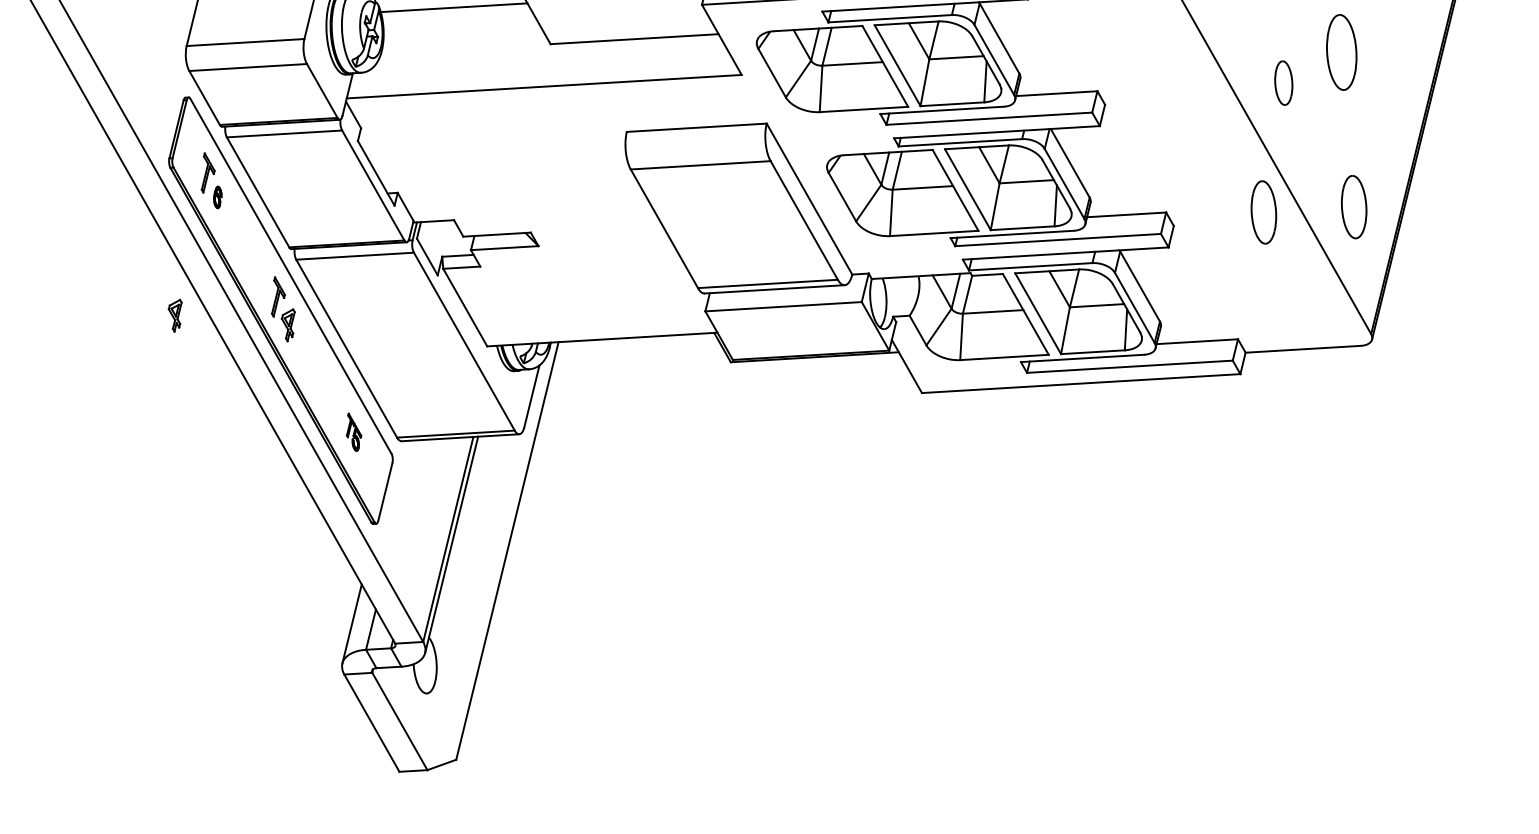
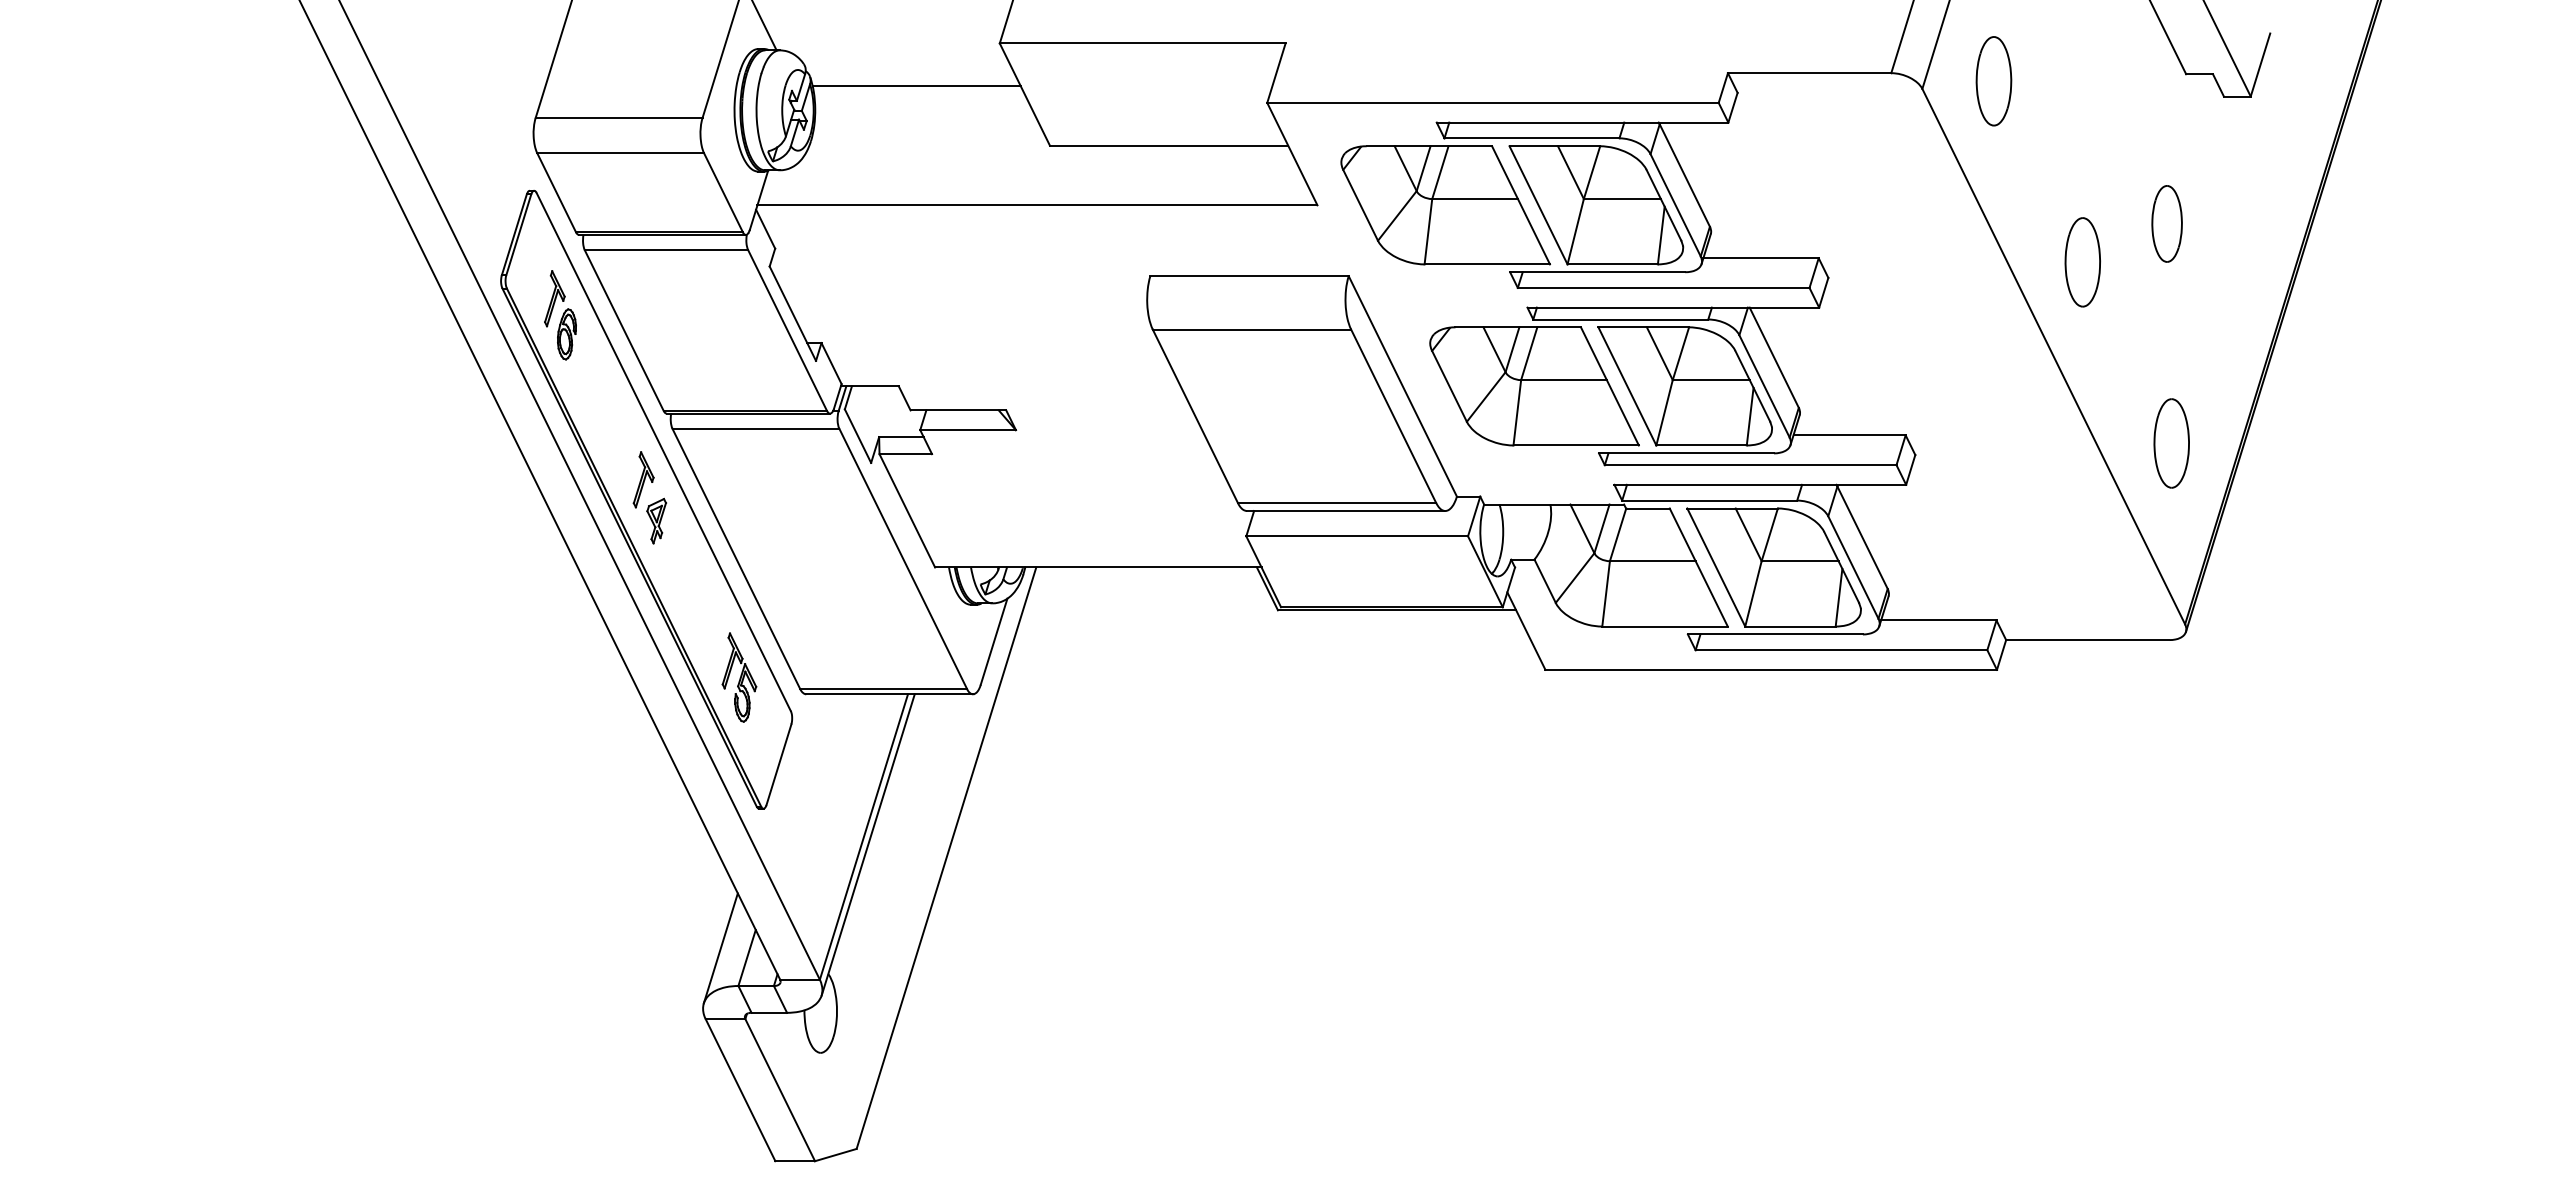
part: (1341, 52) -> (2166, 223), size x0.71
part: (1283, 83) -> (2082, 262), size x1.43
part: (217, 197) -> (566, 334), size x1.67
part: (1263, 212) -> (2043, 443), removed
part: (175, 315) -> (497, 497), removed
part: (353, 432) -> (739, 677), size x1.67

